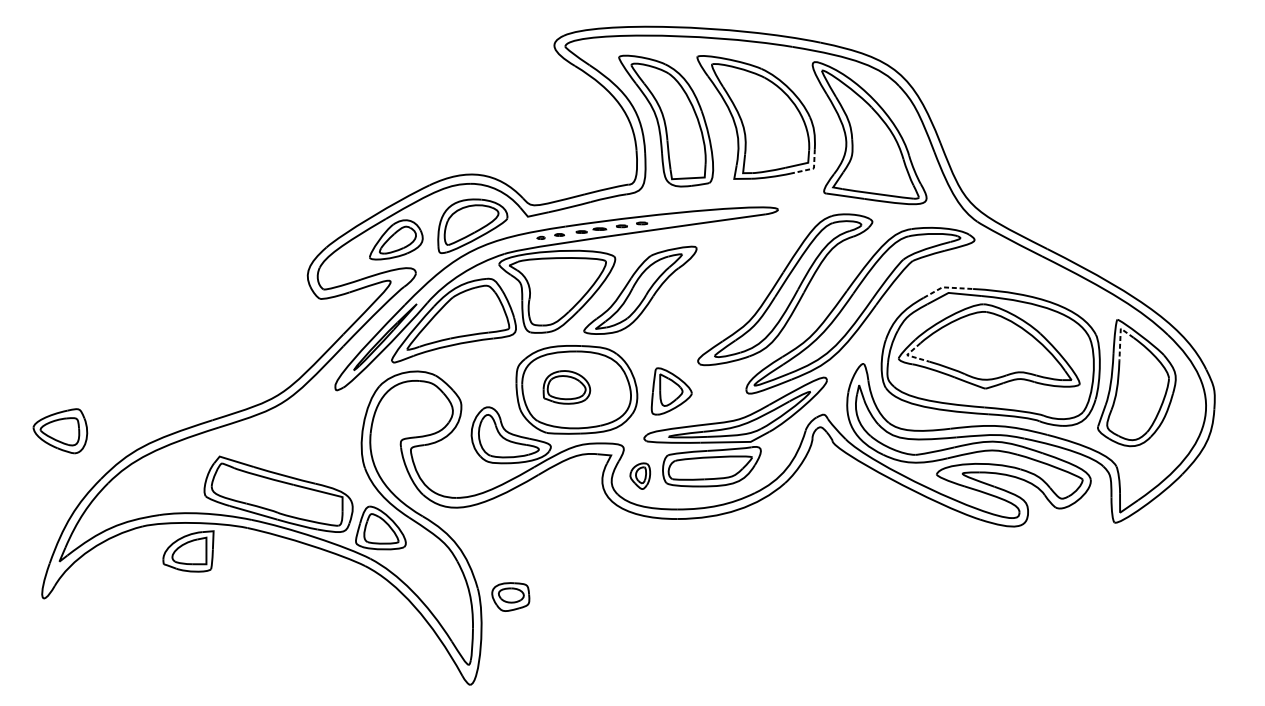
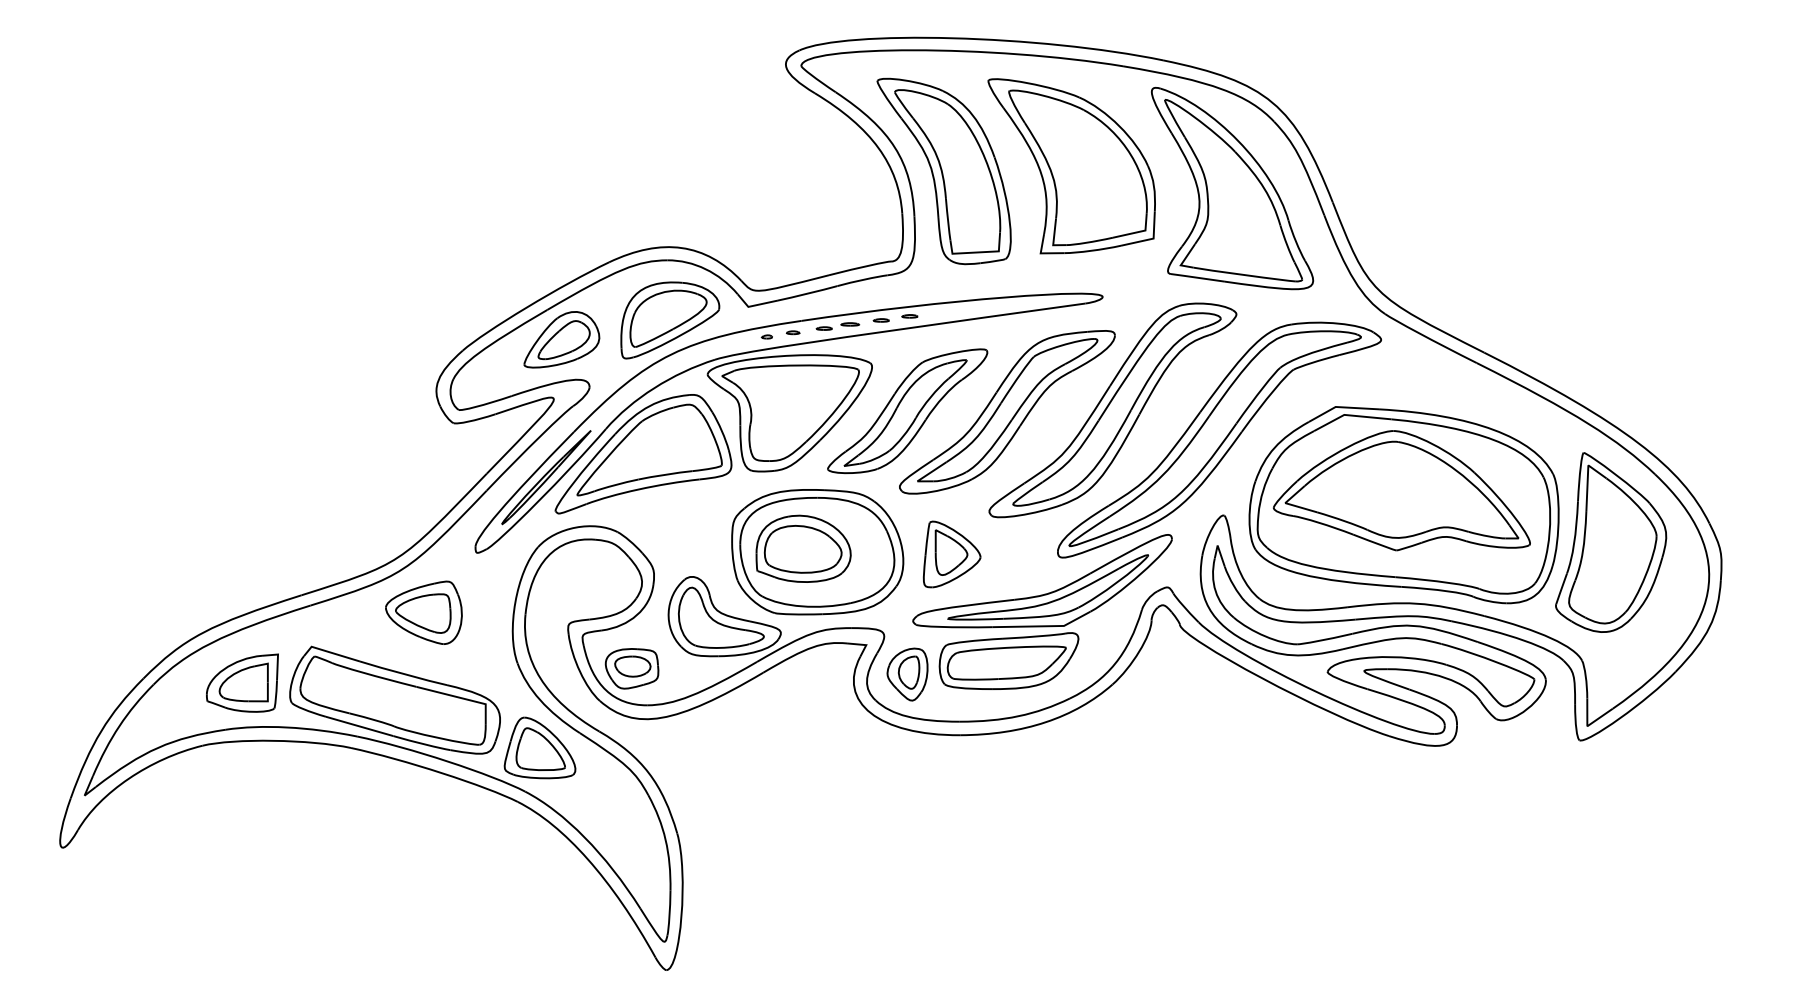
line: (811, 169) -> (1150, 239), dashed -> solid
line: (946, 287) -> (1341, 407), dashed -> solid
part: (710, 291) -> (1007, 412), added
line: (1120, 336) -> (1587, 476), dashed -> solid
line: (909, 356) -> (1289, 504), dashed -> solid
part: (566, 387) -> (803, 548), size x1.43
part: (60, 430) -> (423, 612), moved
part: (640, 476) -> (907, 674), size x1.43
part: (188, 550) -> (242, 682), moved
part: (510, 596) -> (631, 668), moved

